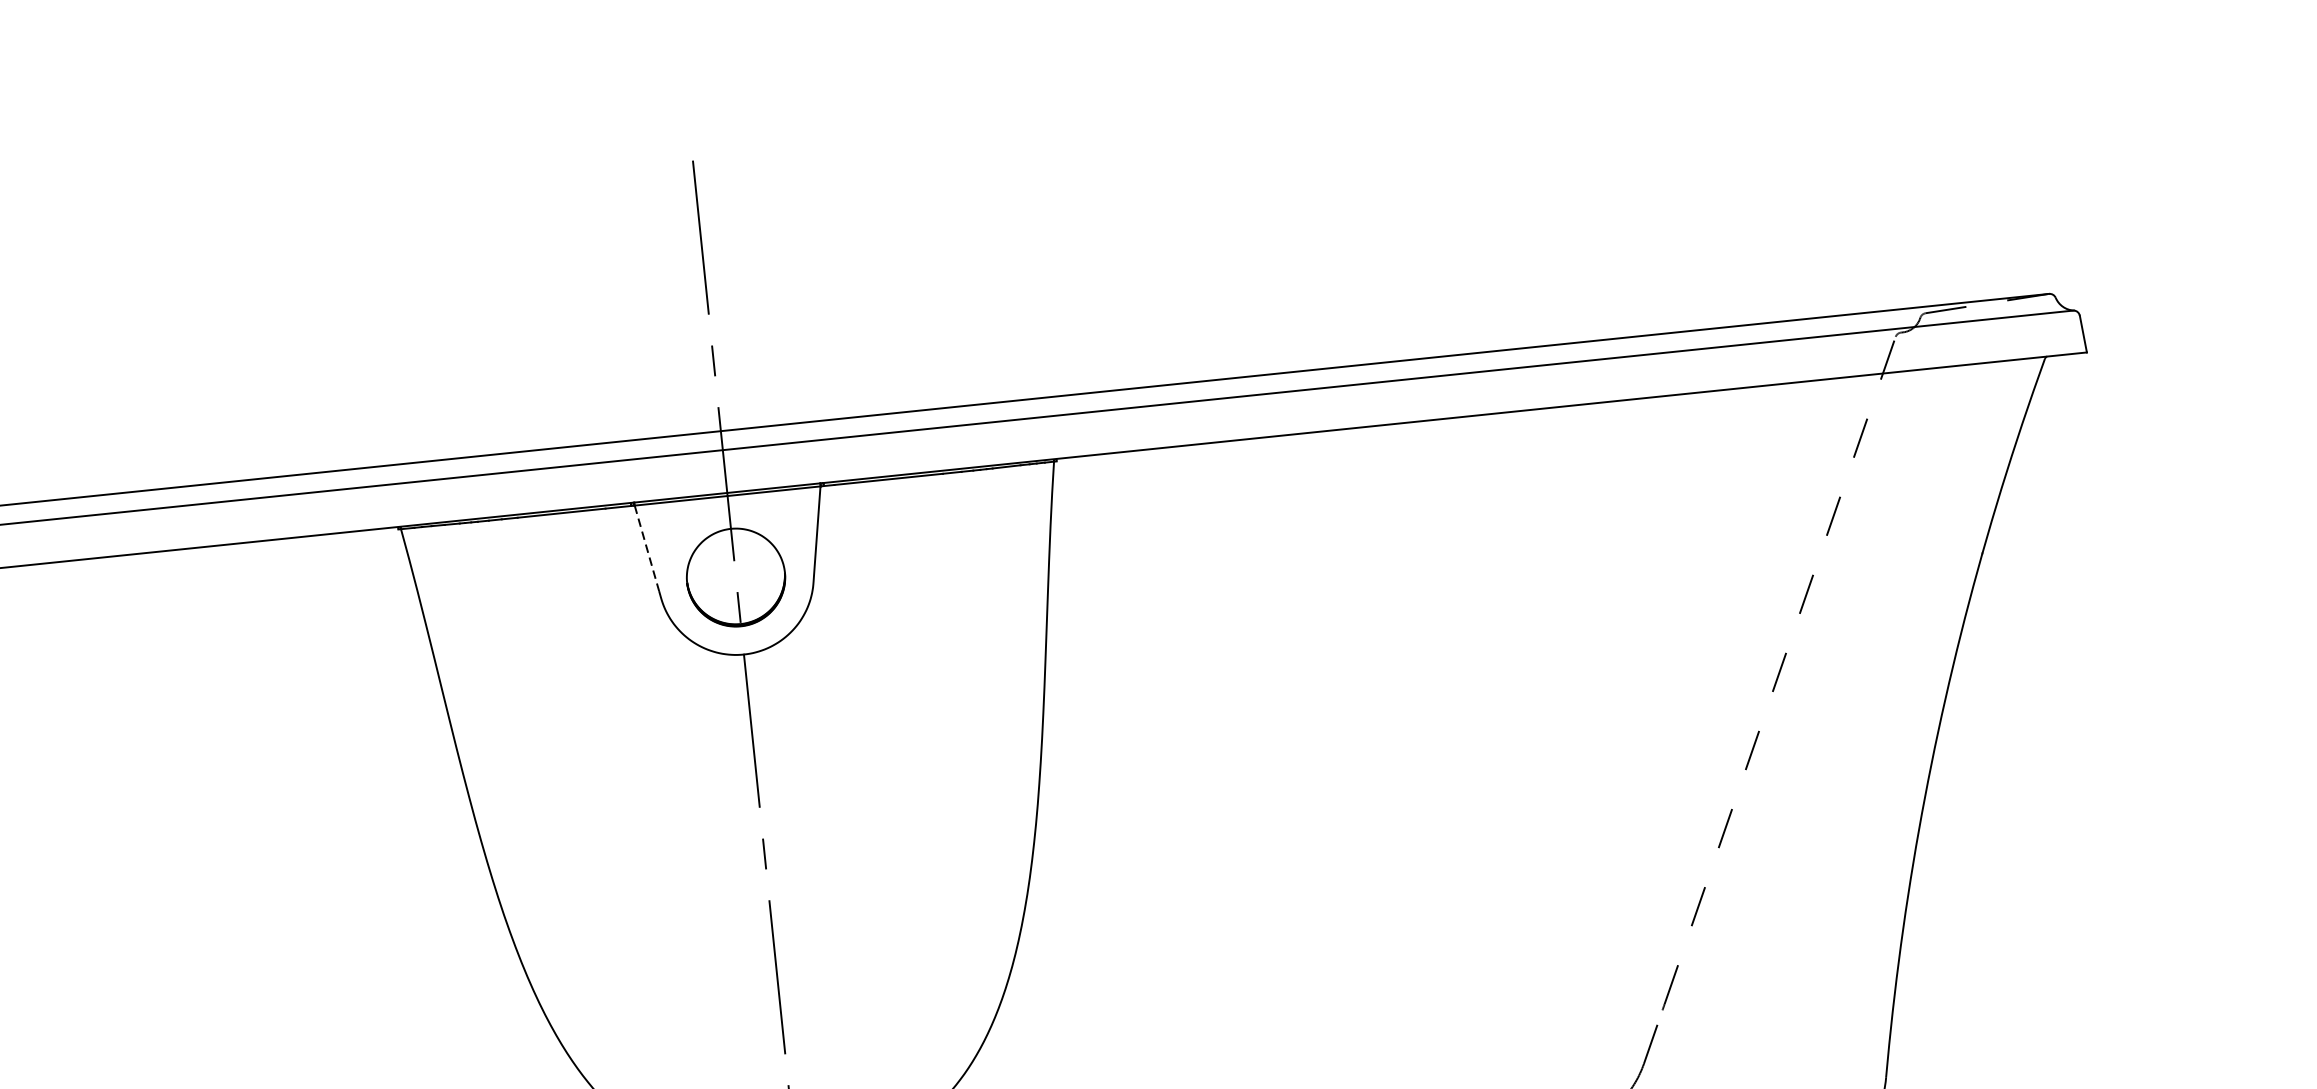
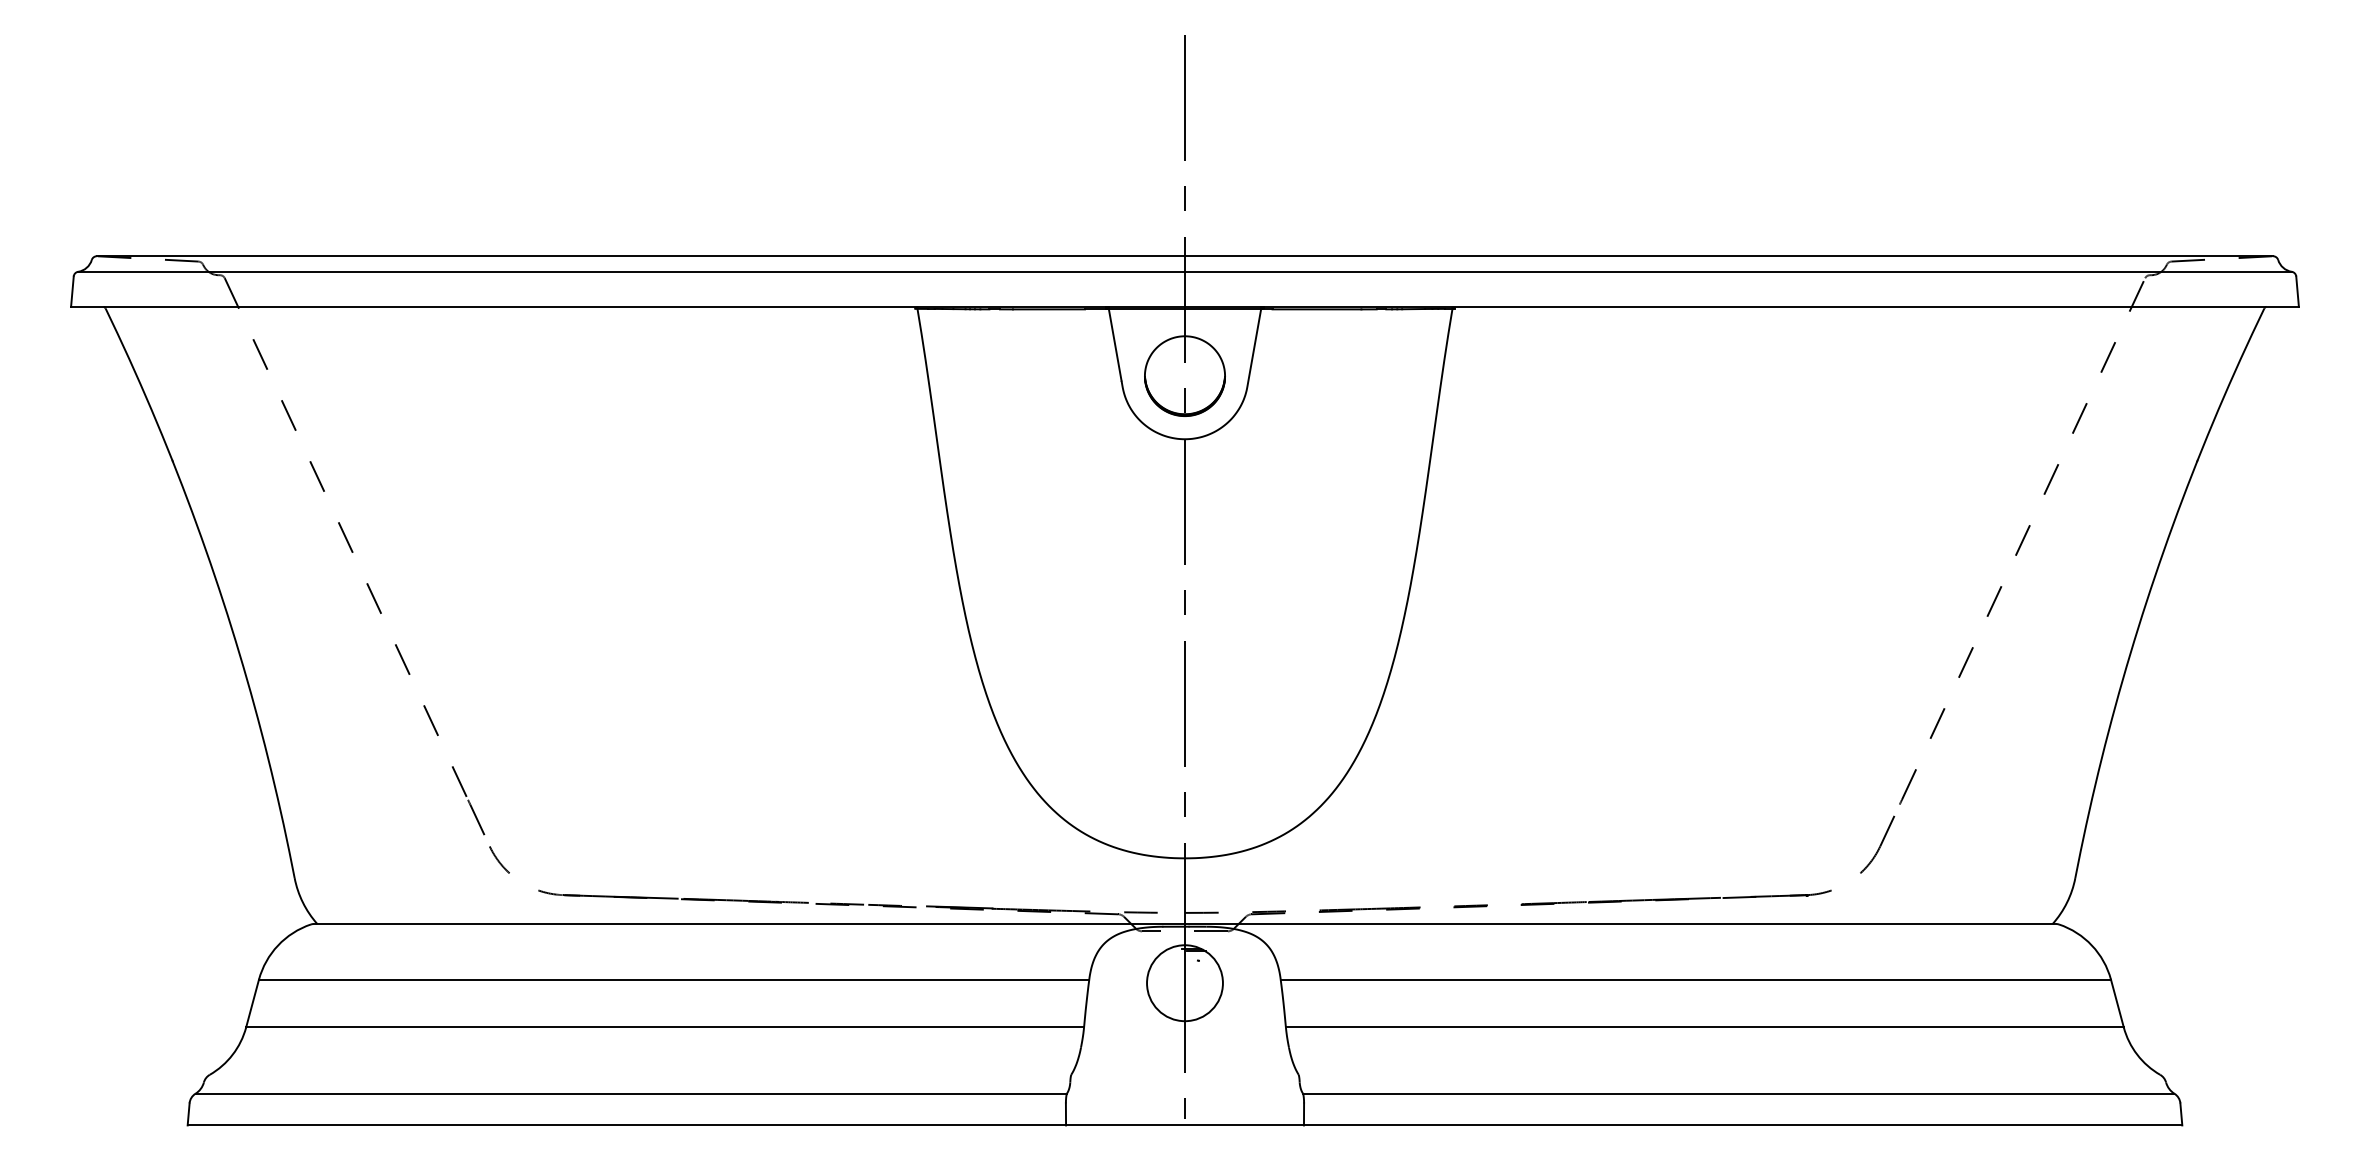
line: (647, 548) -> (1115, 345), dashed -> solid

